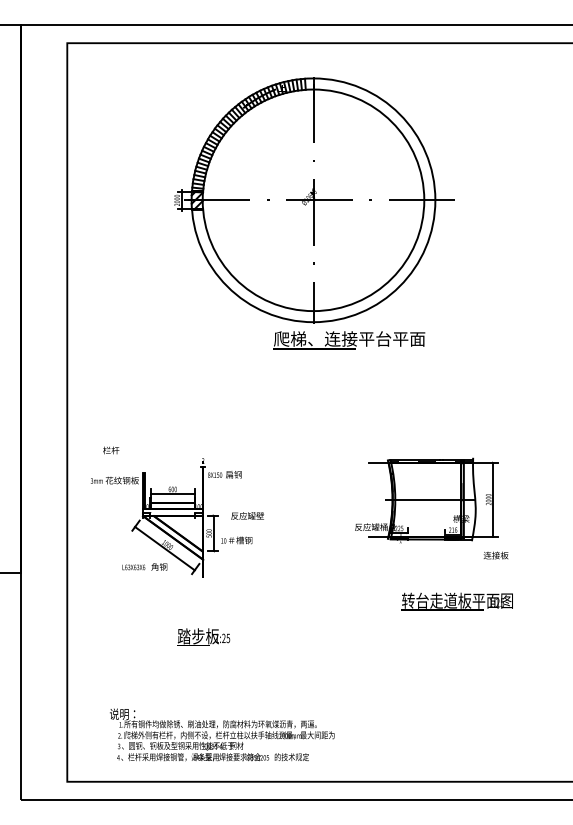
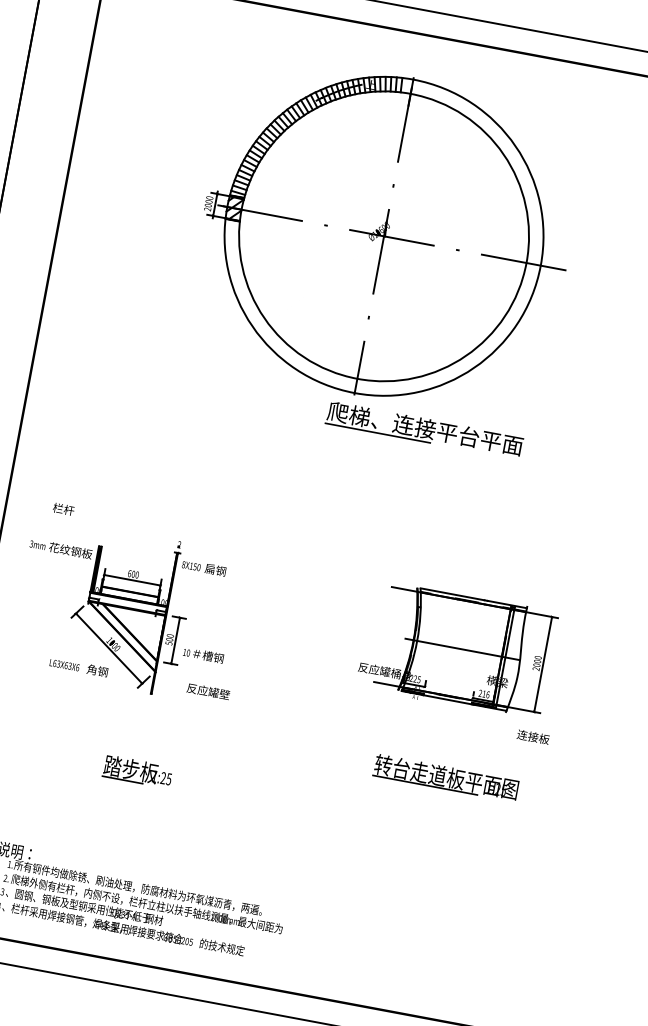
text: (349, 340) -> (424, 430), moved
text: (247, 515) -> (208, 690), moved
text: (456, 601) -> (445, 777), moved

